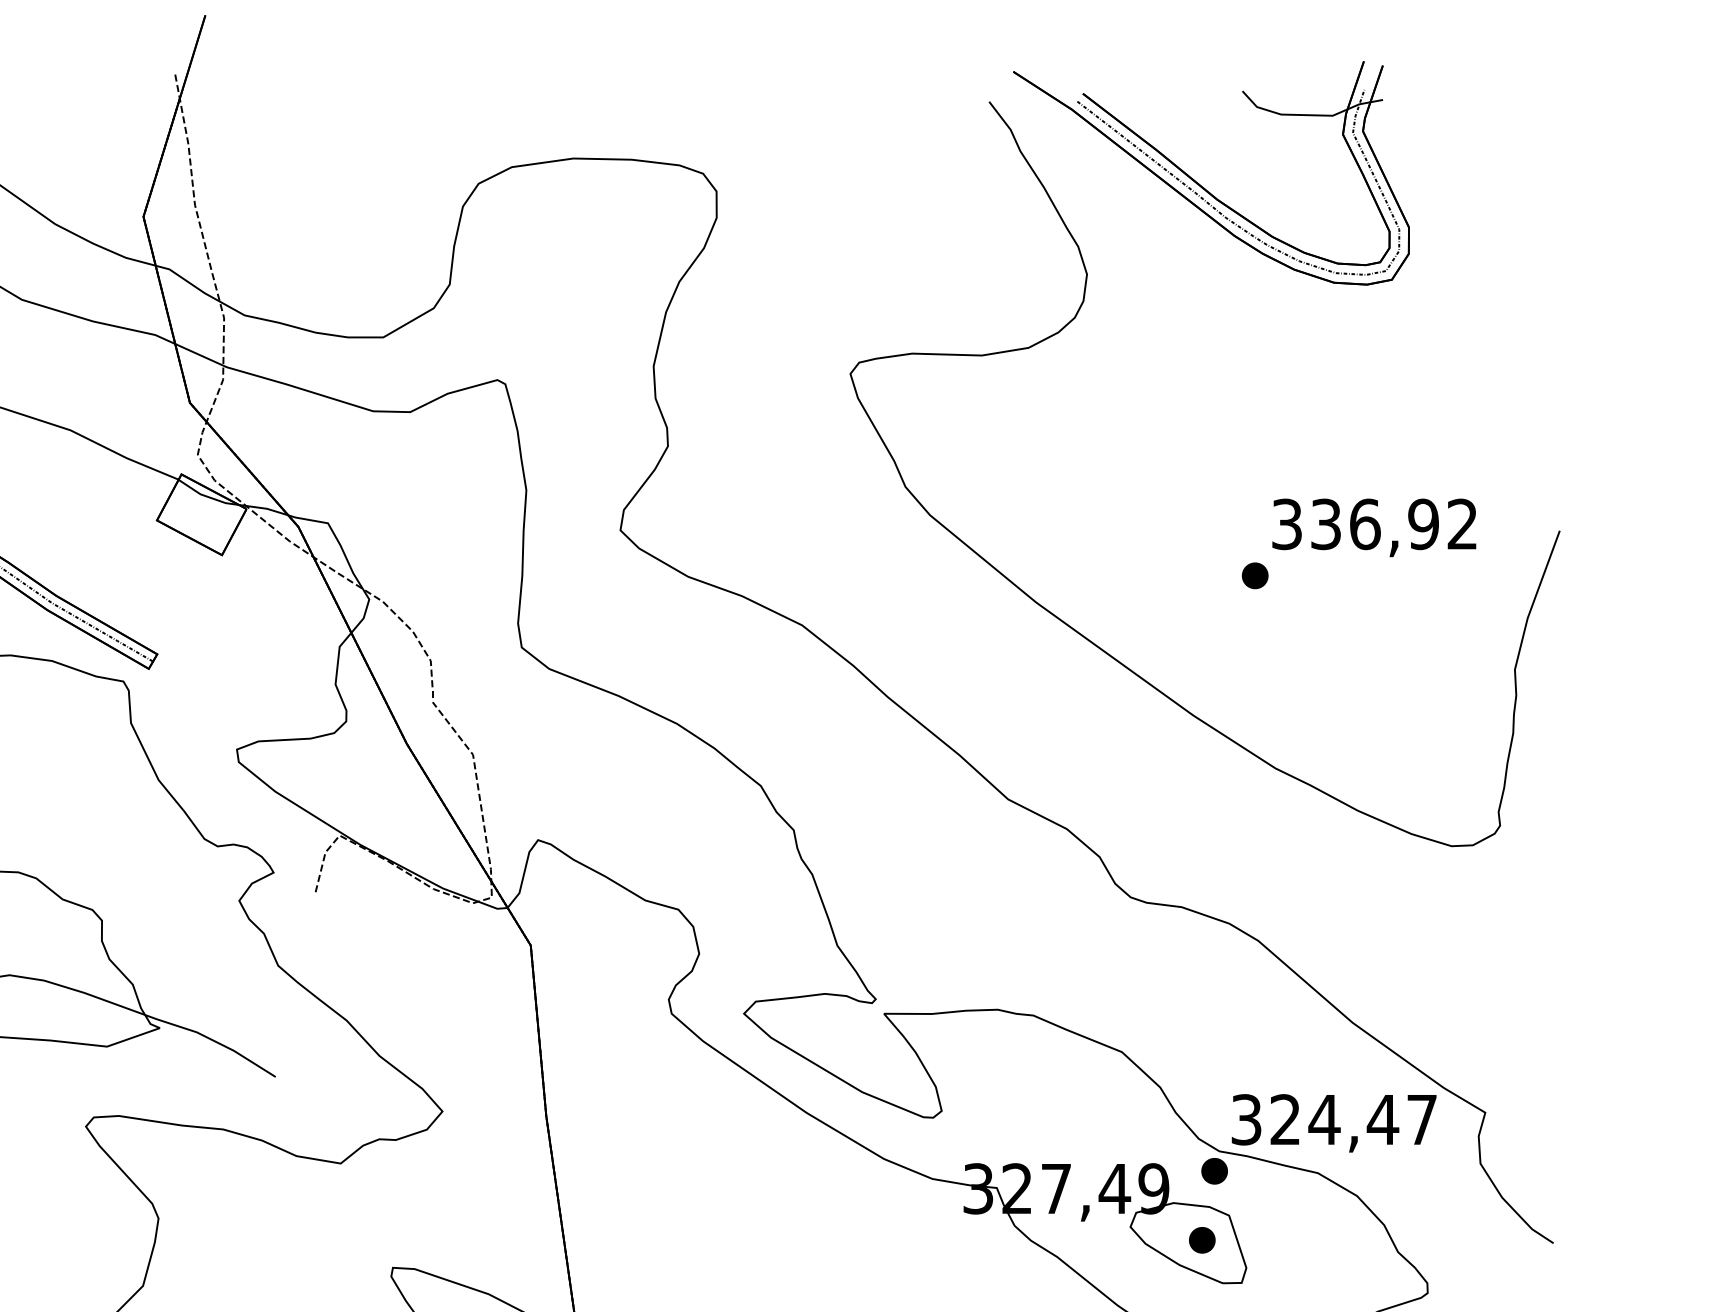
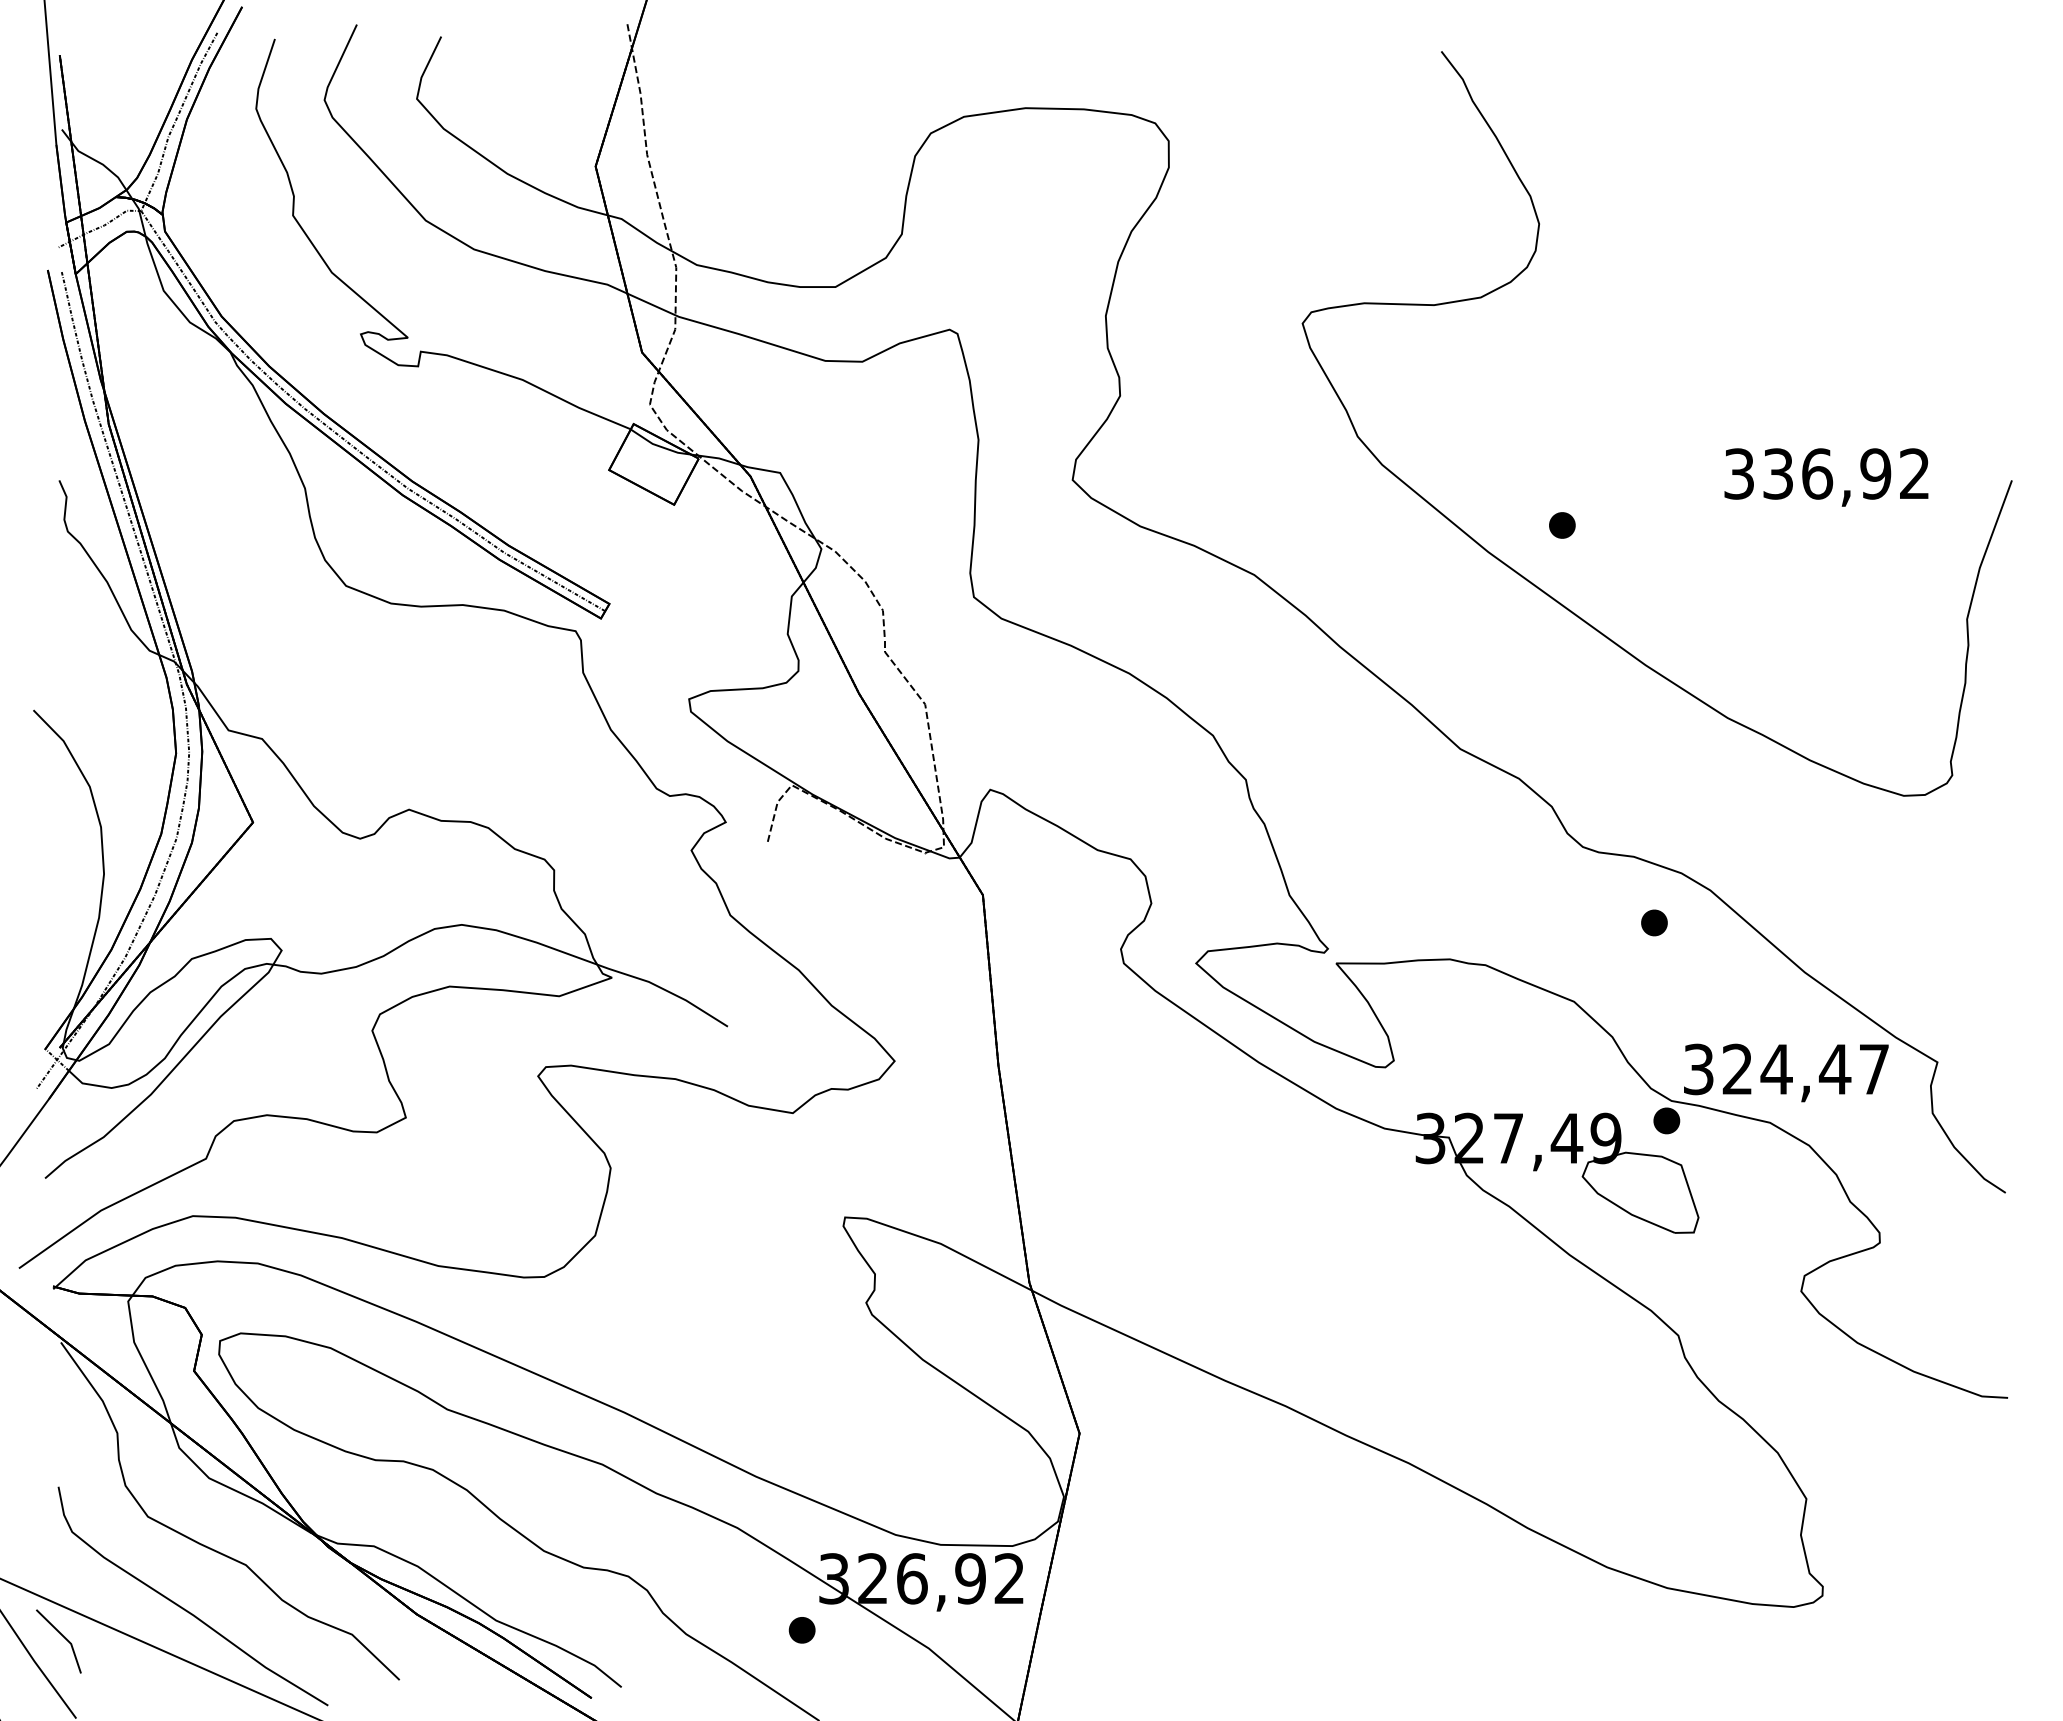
part: (1201, 184) -> (1653, 134), removed
part: (1255, 575) -> (1562, 525), moved
part: (1202, 1239) -> (1654, 922), moved

